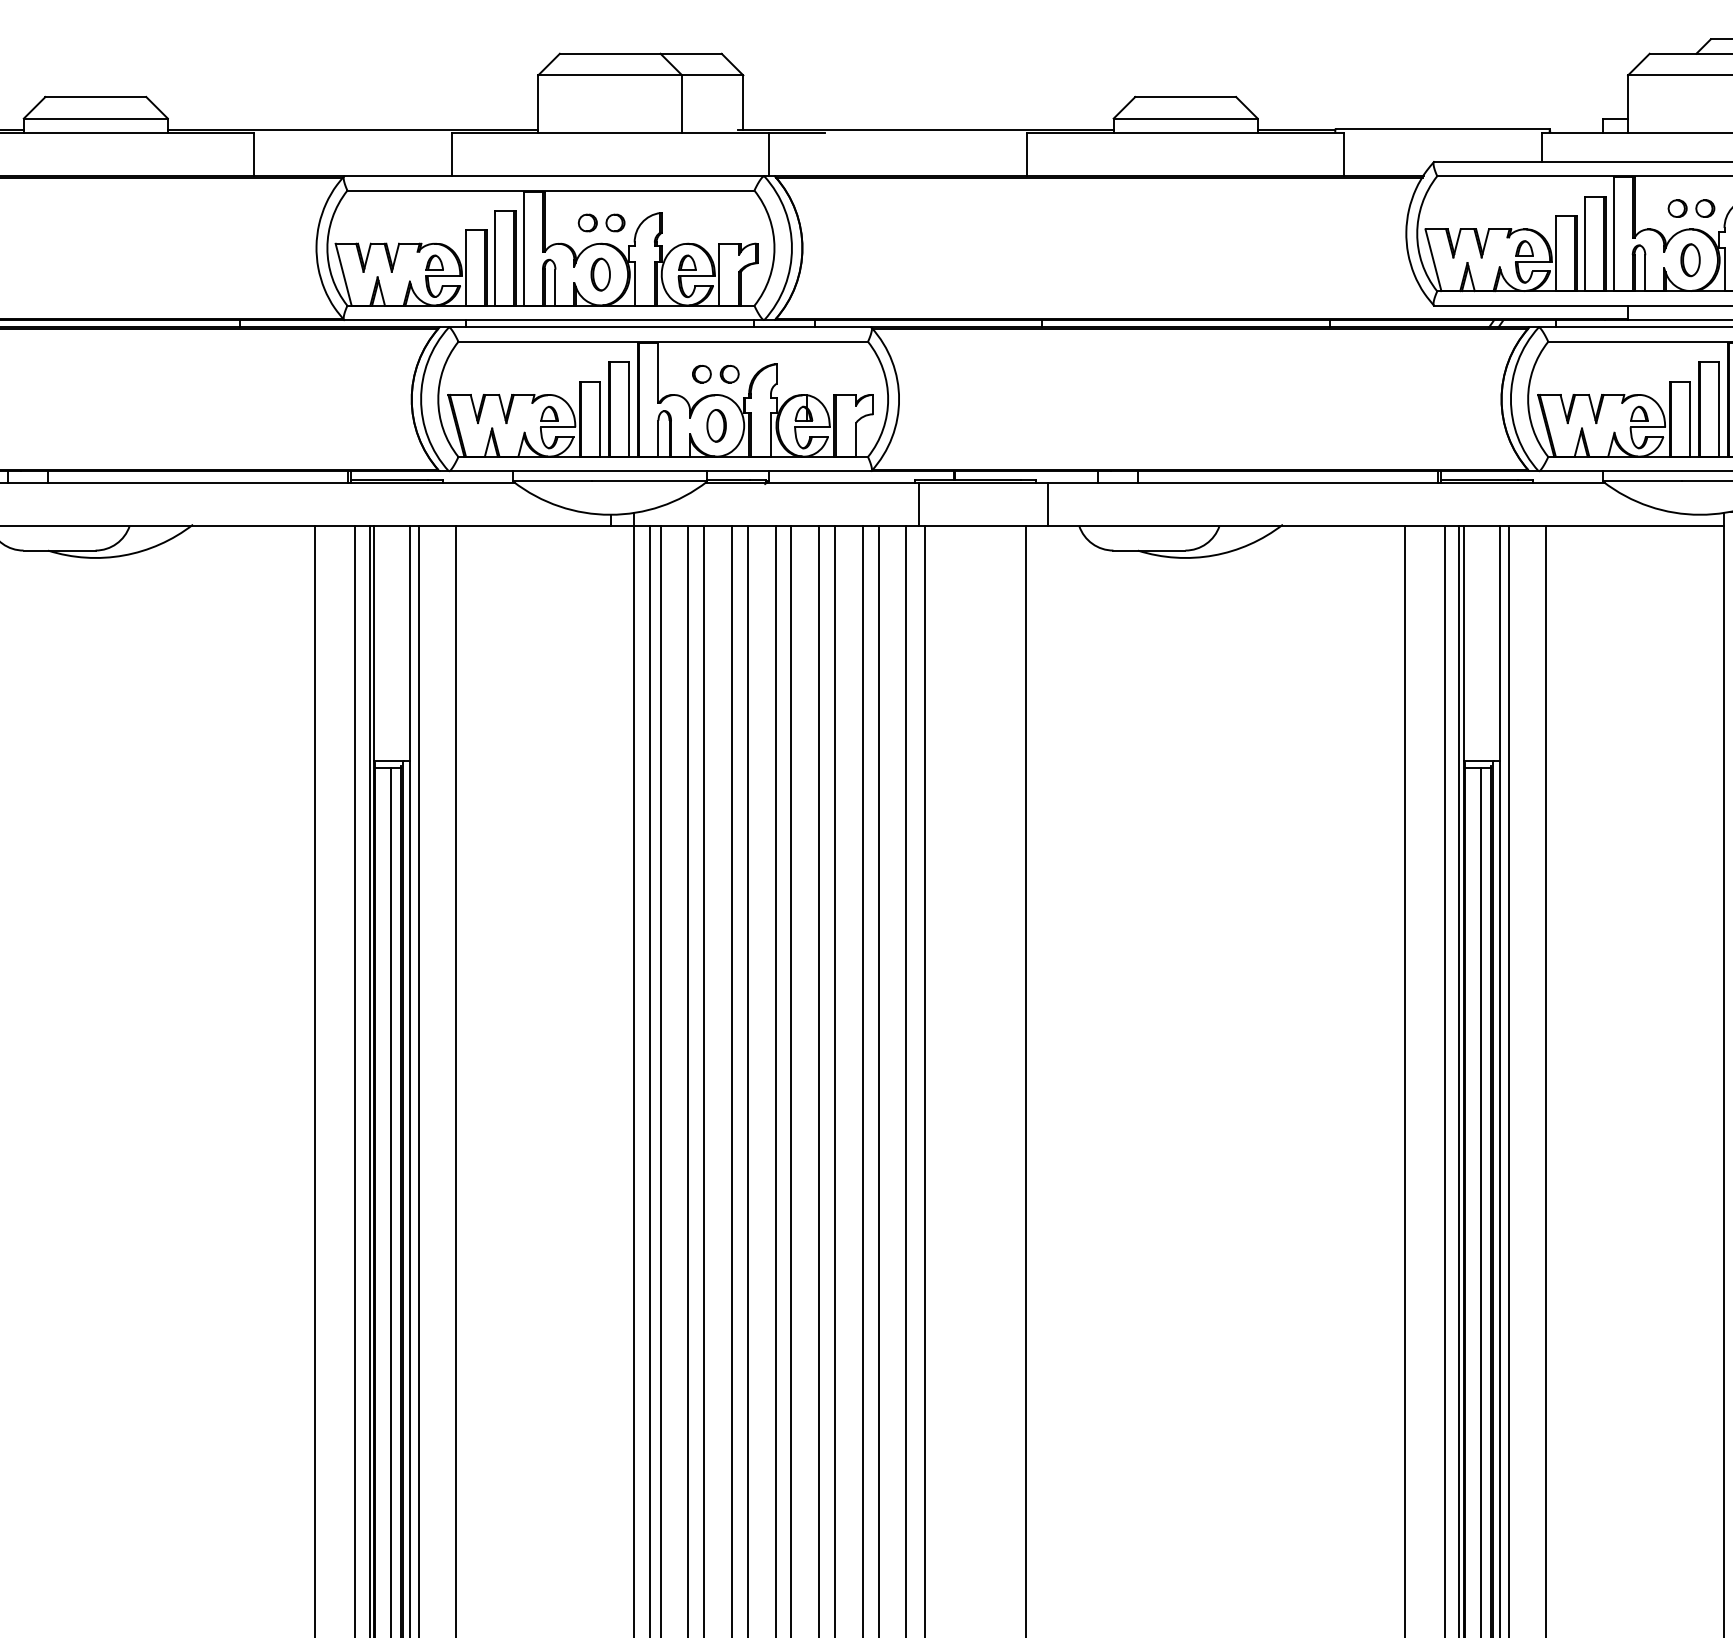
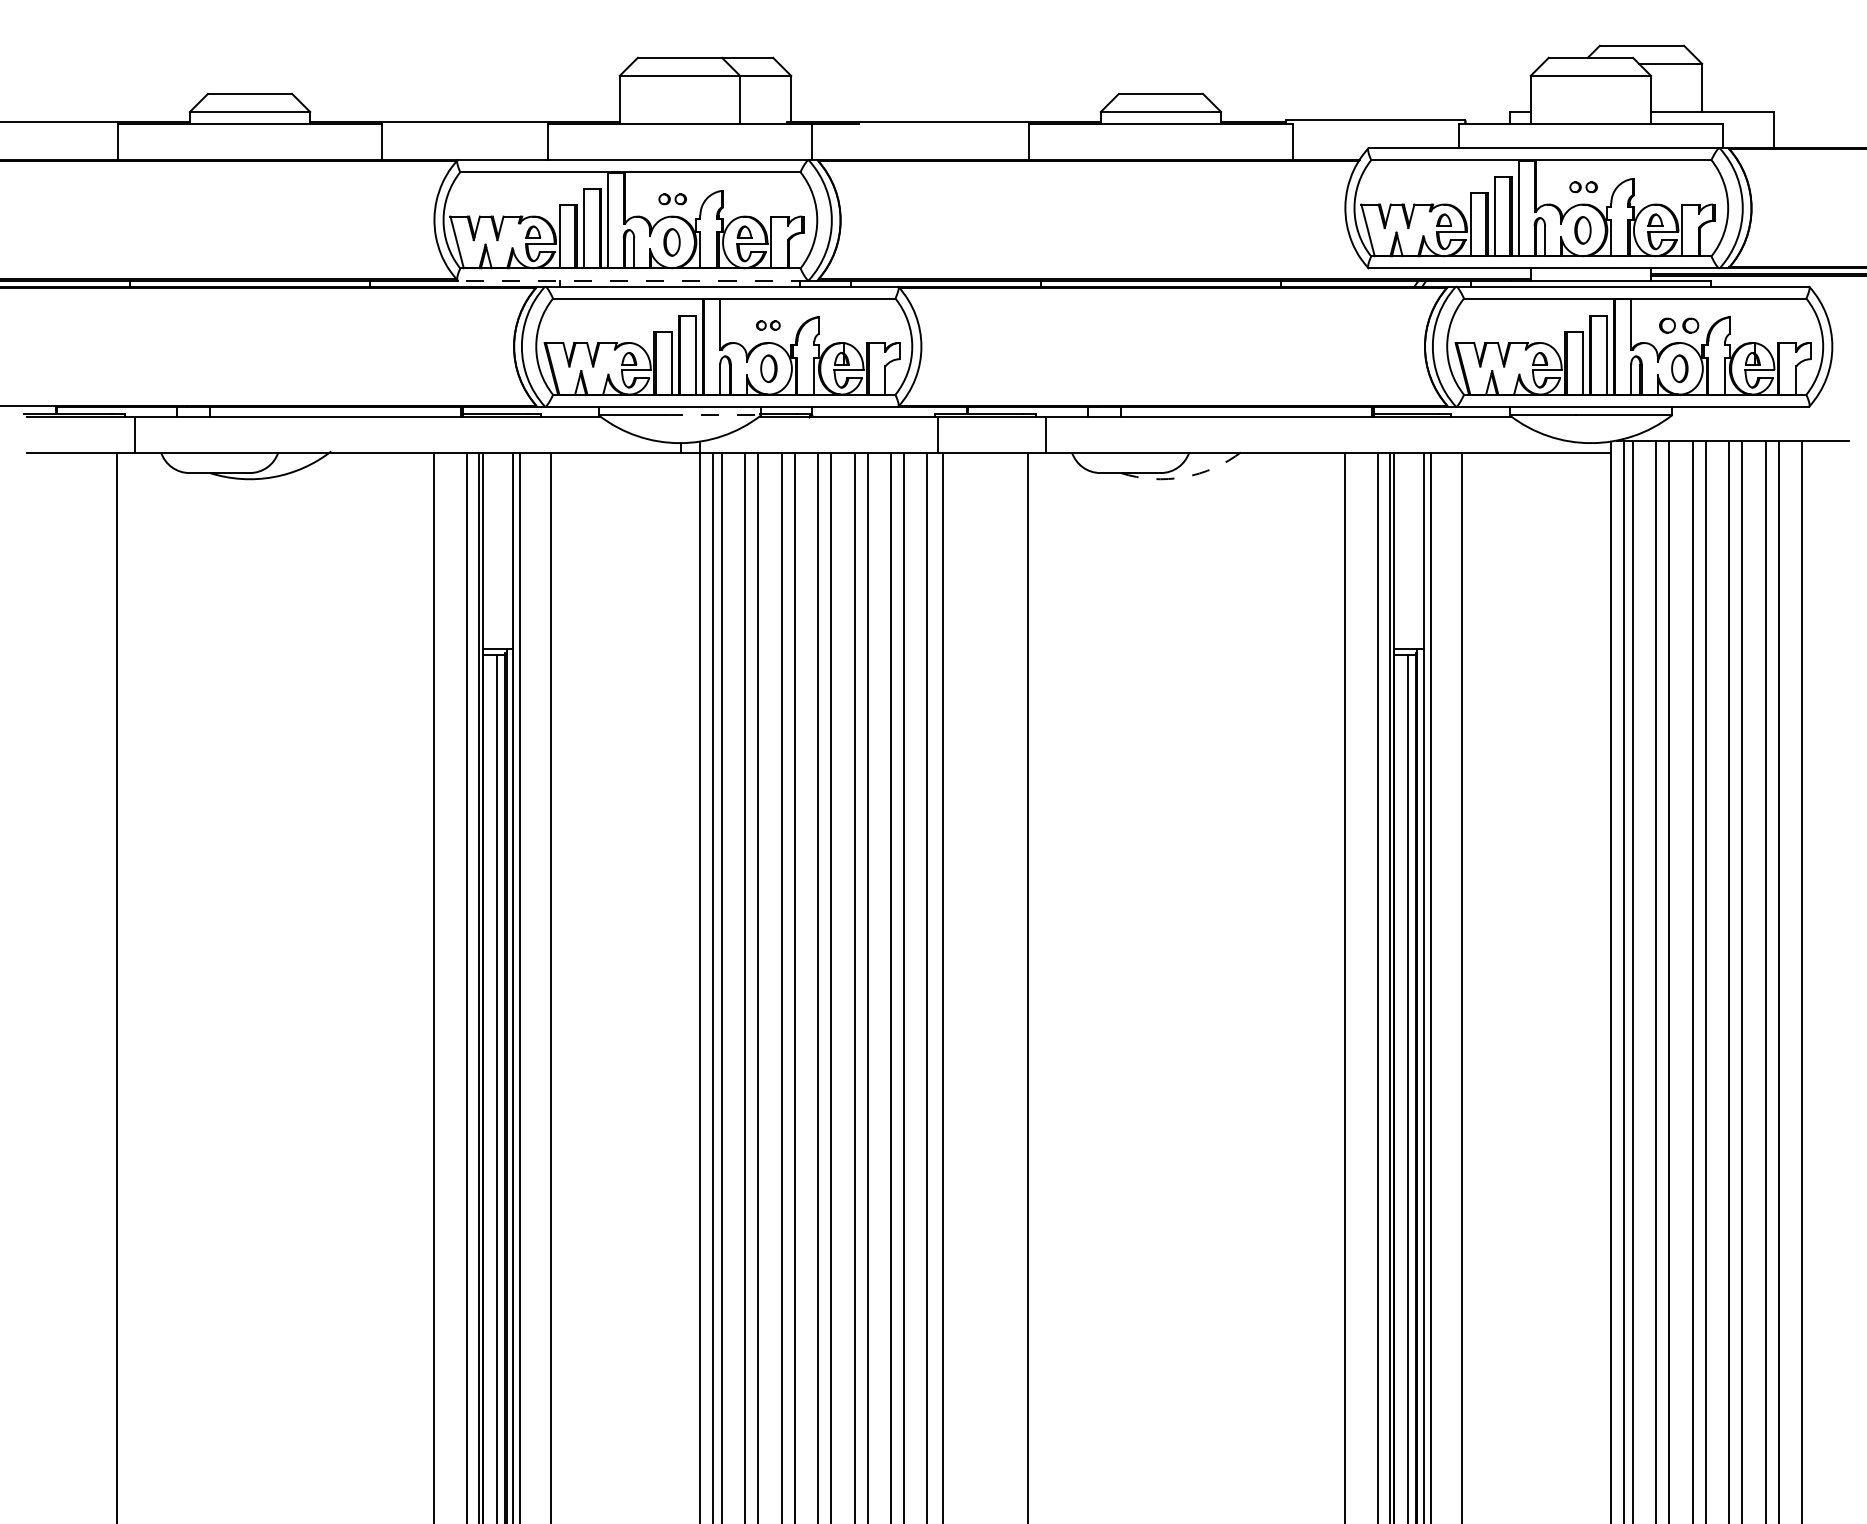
part: (1691, 208) -> (1583, 187), size x0.7
part: (601, 223) -> (672, 199), size x0.7
line: (553, 320) -> (632, 280), solid -> dashed
part: (716, 374) -> (768, 325), size x0.6
line: (650, 481) -> (713, 415), solid -> dashed
arc: (1213, 555) -> (1184, 477), solid -> dashed

